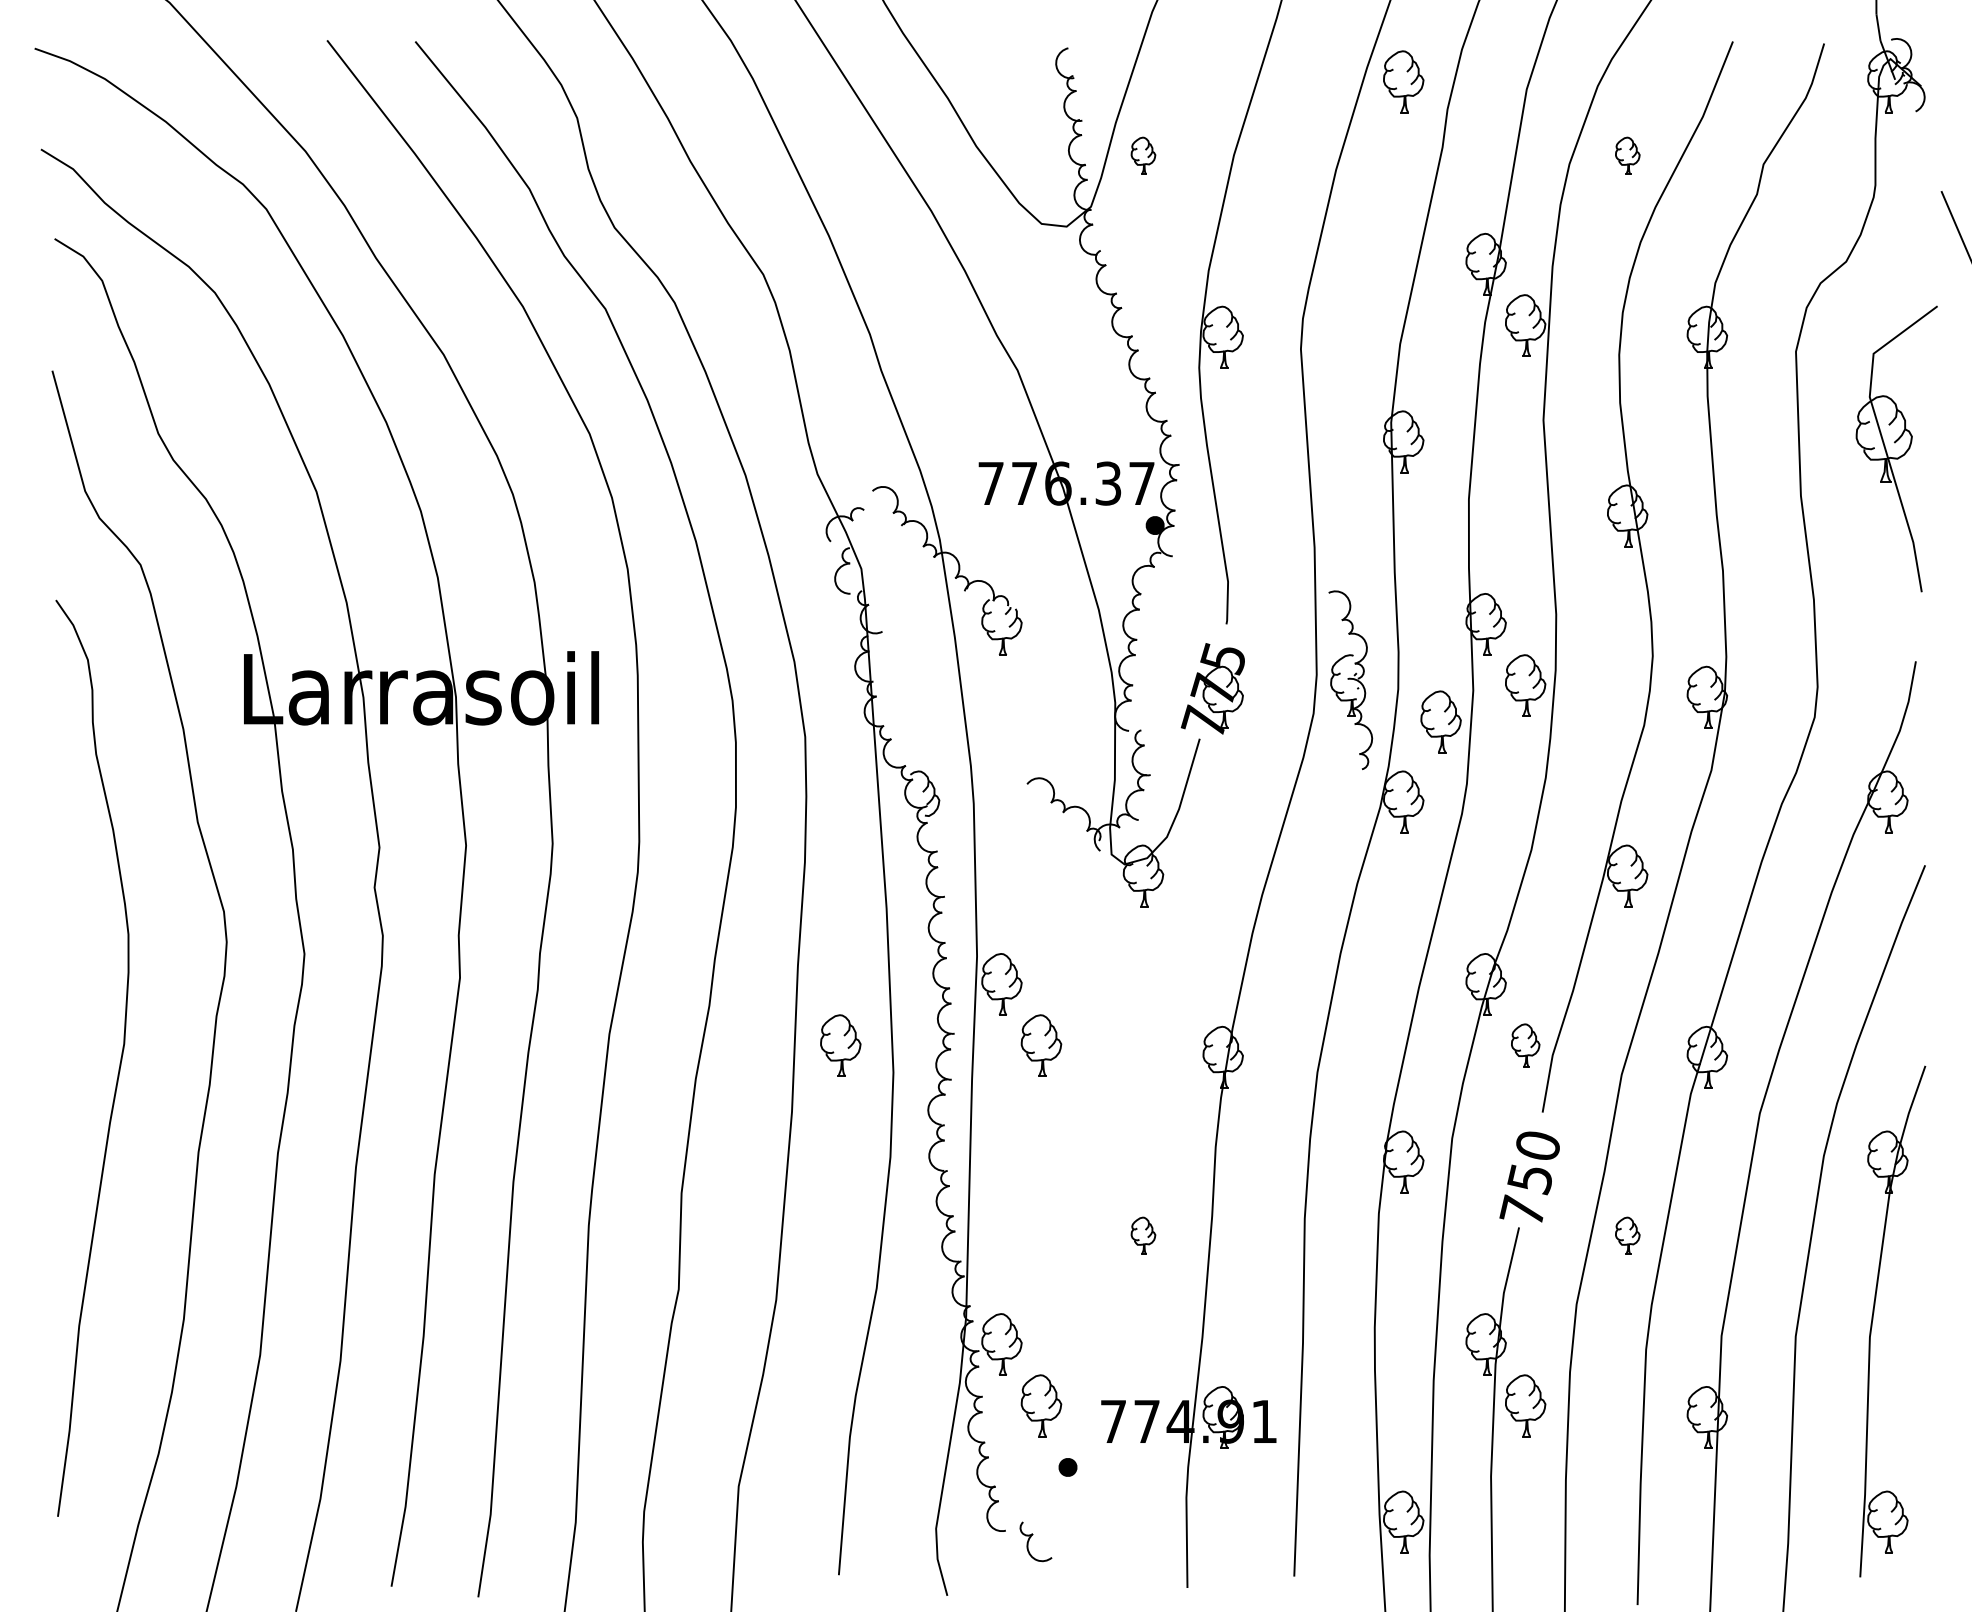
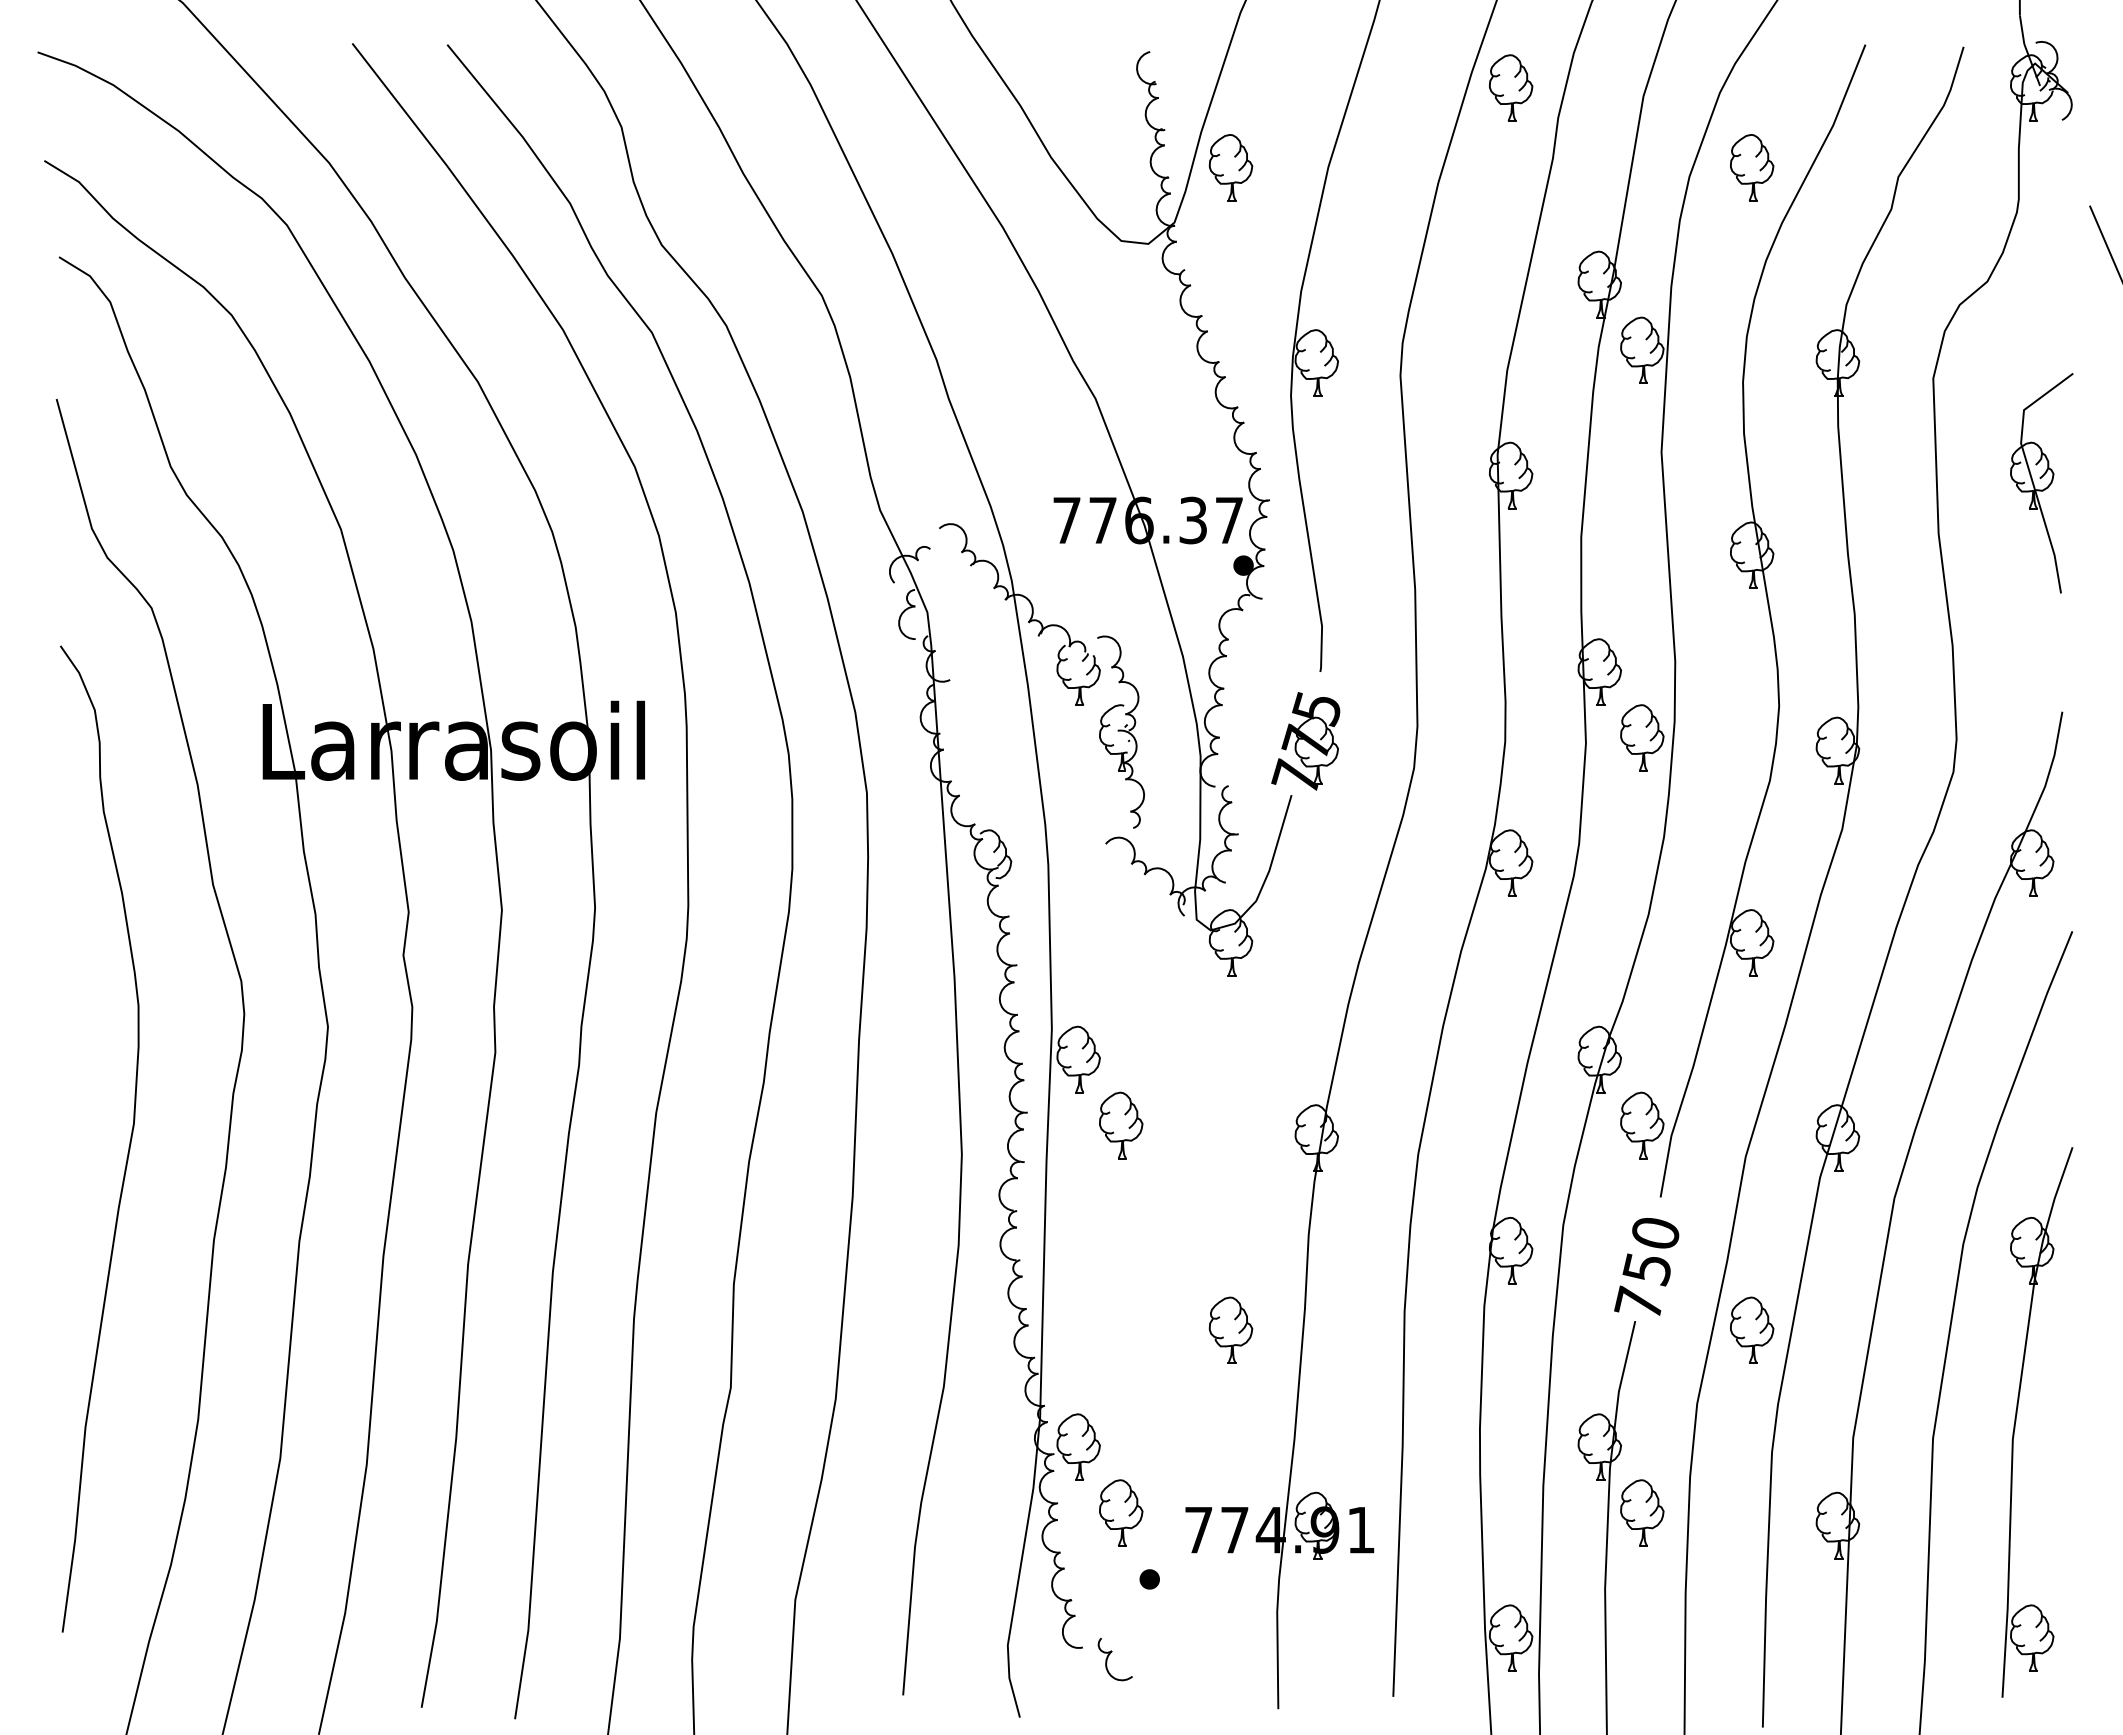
part: (1143, 155) -> (1230, 167), size x1.67
part: (1628, 155) -> (1752, 167), size x1.67
part: (1896, 449) -> (2041, 483), size x0.71
part: (1350, 679) -> (1120, 731), moved
part: (1441, 721) -> (1551, 776), removed
part: (841, 1045) -> (905, 1125), removed
part: (1525, 1045) -> (1642, 1125), size x1.43
part: (1143, 1235) -> (1230, 1329), size x1.67
part: (1628, 1235) -> (1752, 1329), size x1.67

